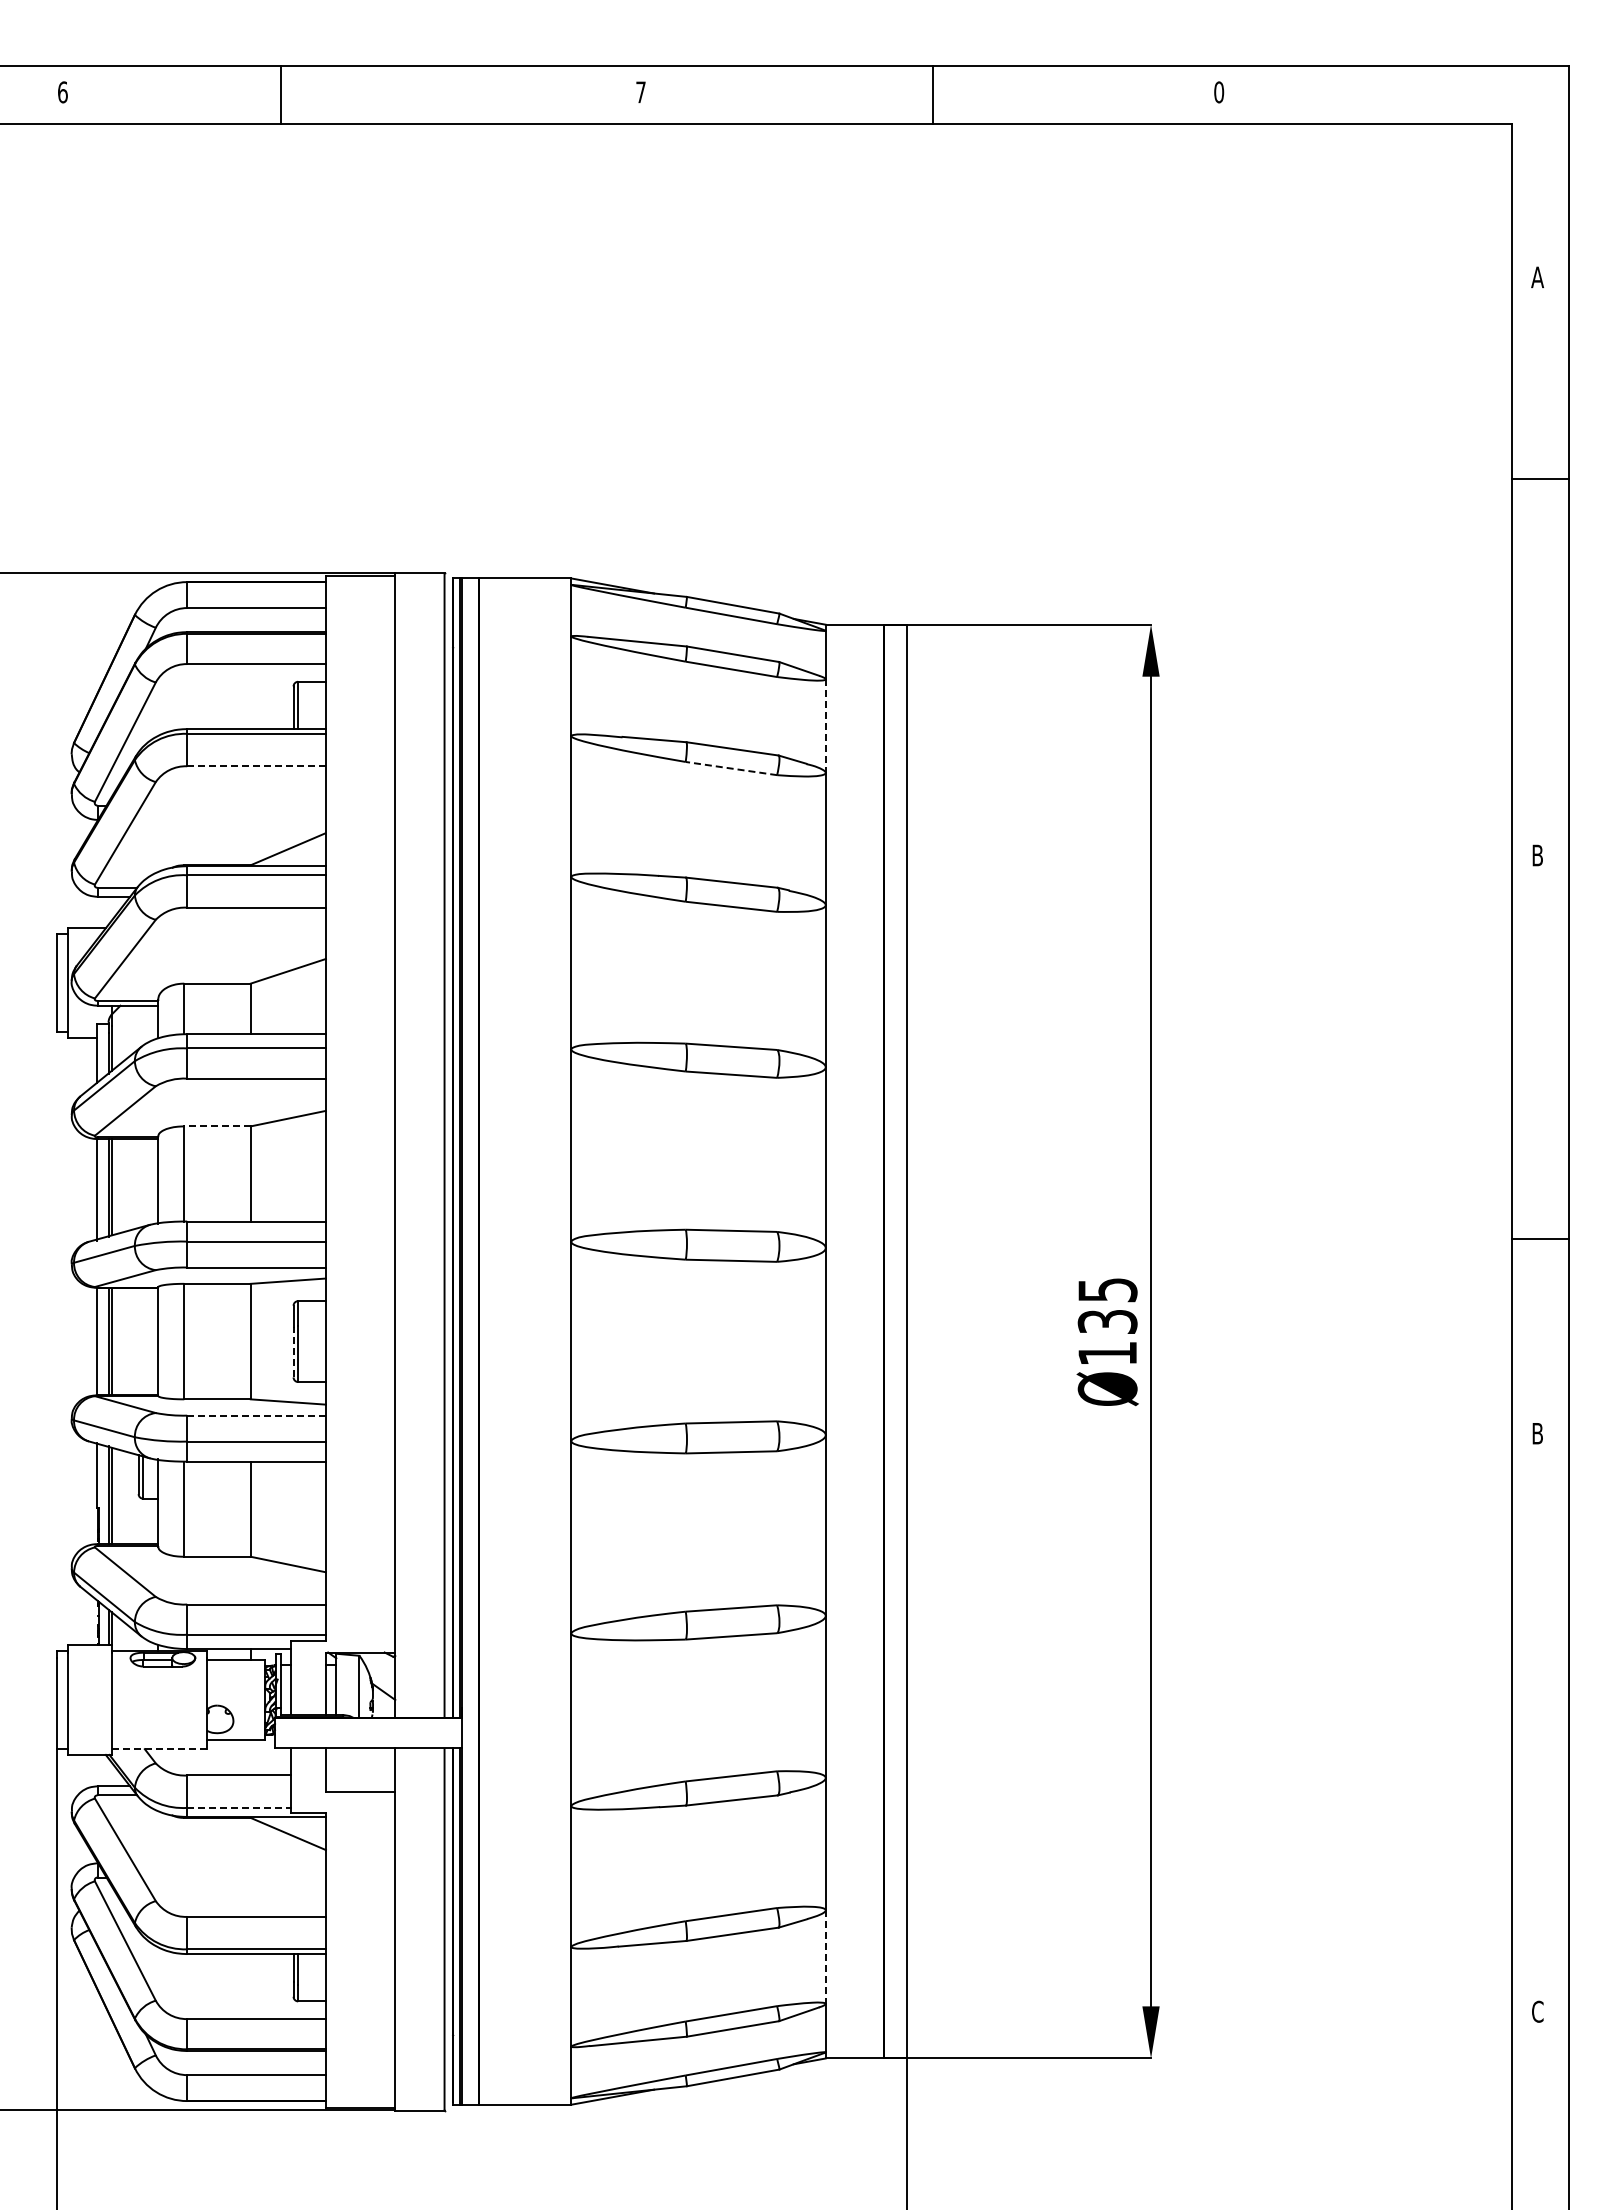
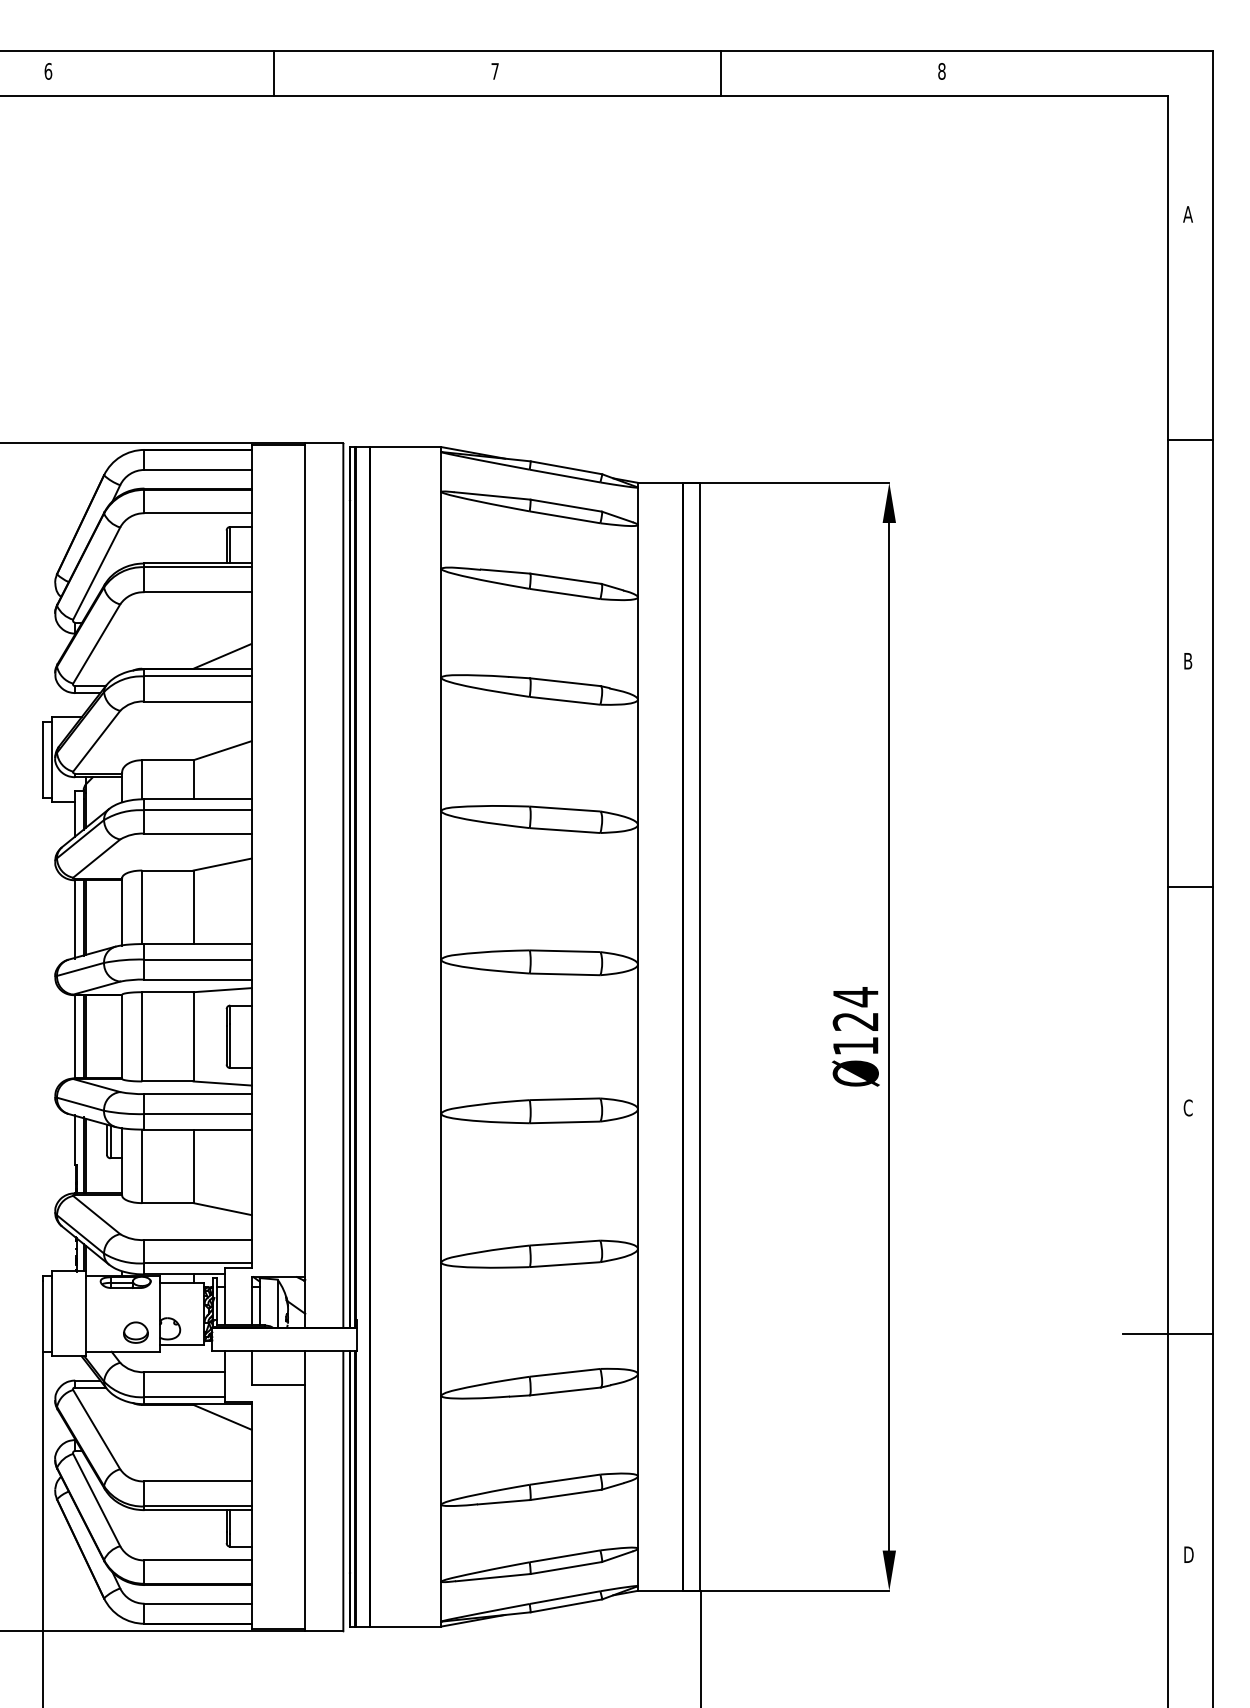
text: (1219, 92) -> (942, 71), 0 -> 8
line: (281, 95) -> (274, 73), moved
line: (1540, 479) -> (1190, 440), moved
line: (825, 726) -> (637, 561), dashed -> solid
line: (256, 766) -> (198, 592), dashed -> solid
line: (731, 768) -> (565, 593), dashed -> solid
line: (217, 1126) -> (167, 870), dashed -> solid
line: (1540, 1239) -> (1190, 886), moved
text: (1107, 1305) -> (855, 1008), Ø135 -> Ø124
line: (293, 1351) -> (226, 1044), dashed -> solid
line: (257, 1415) -> (198, 1093), dashed -> solid
text: (1537, 1433) -> (1187, 1107), B -> C
part: (175, 1724) -> (135, 1332), added
line: (1511, 1725) -> (1167, 1333), added
line: (159, 1749) -> (123, 1352), dashed -> solid
line: (239, 1807) -> (184, 1396), dashed -> solid
line: (825, 1957) -> (637, 1512), dashed -> solid
text: (1538, 2011) -> (1188, 1554), C -> D

